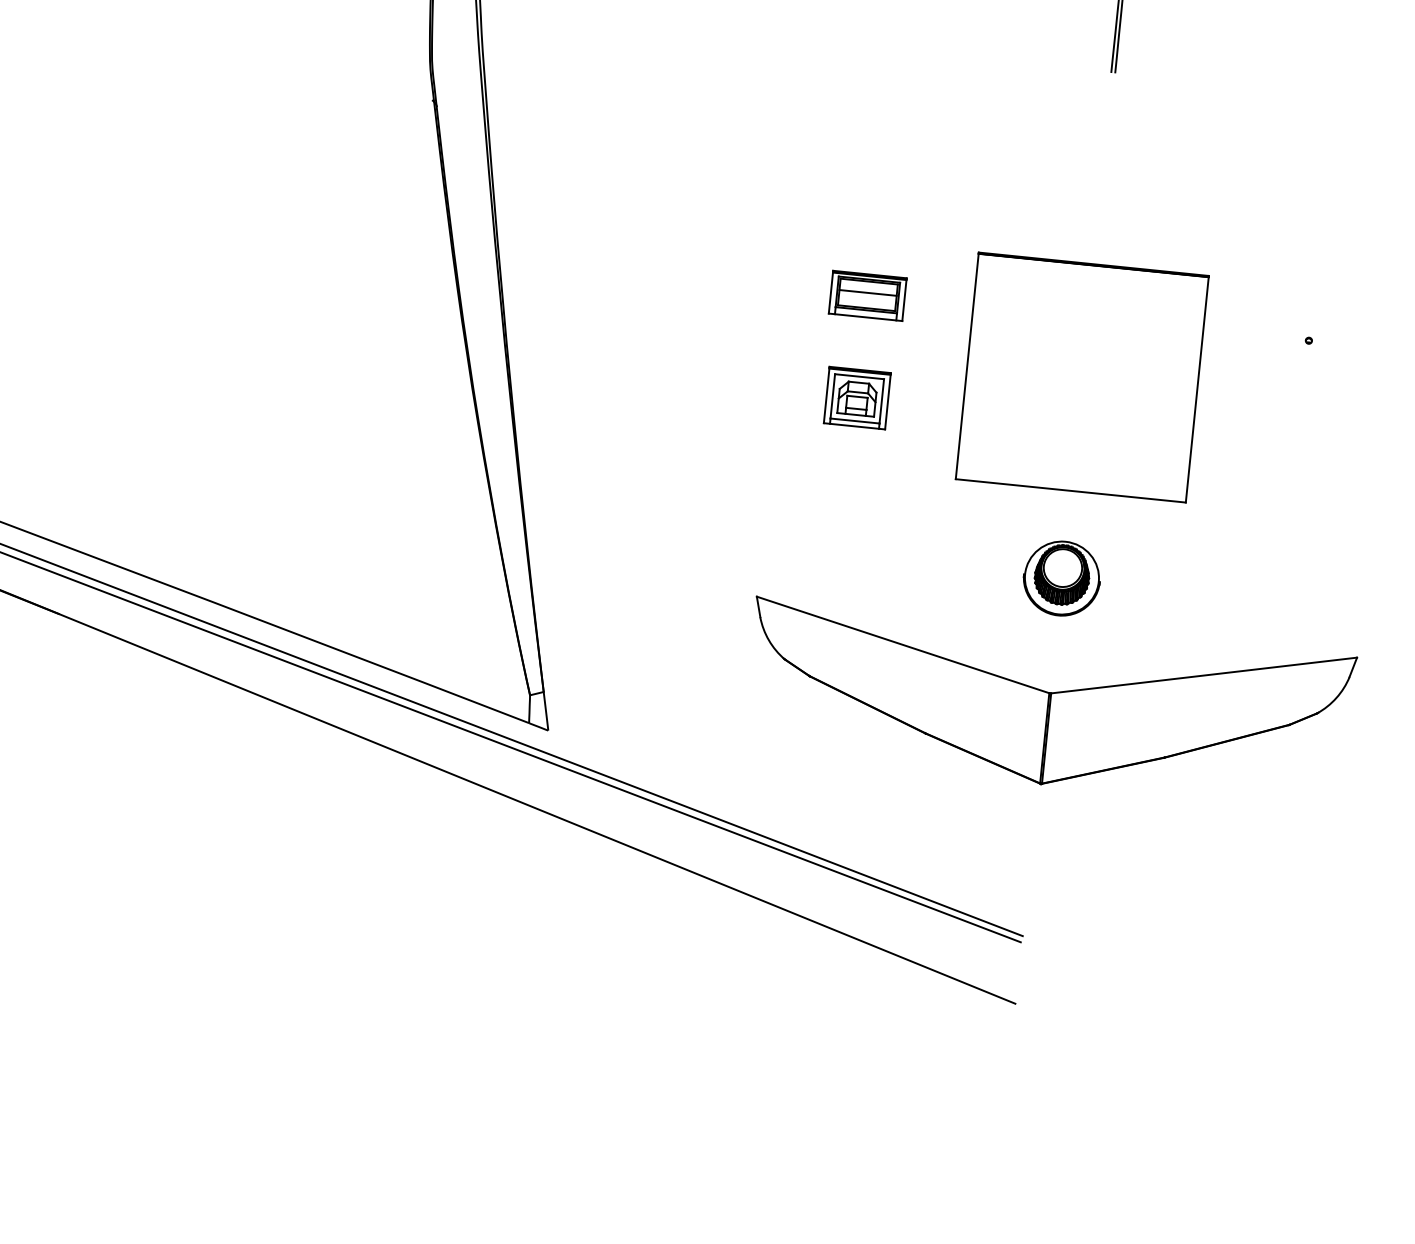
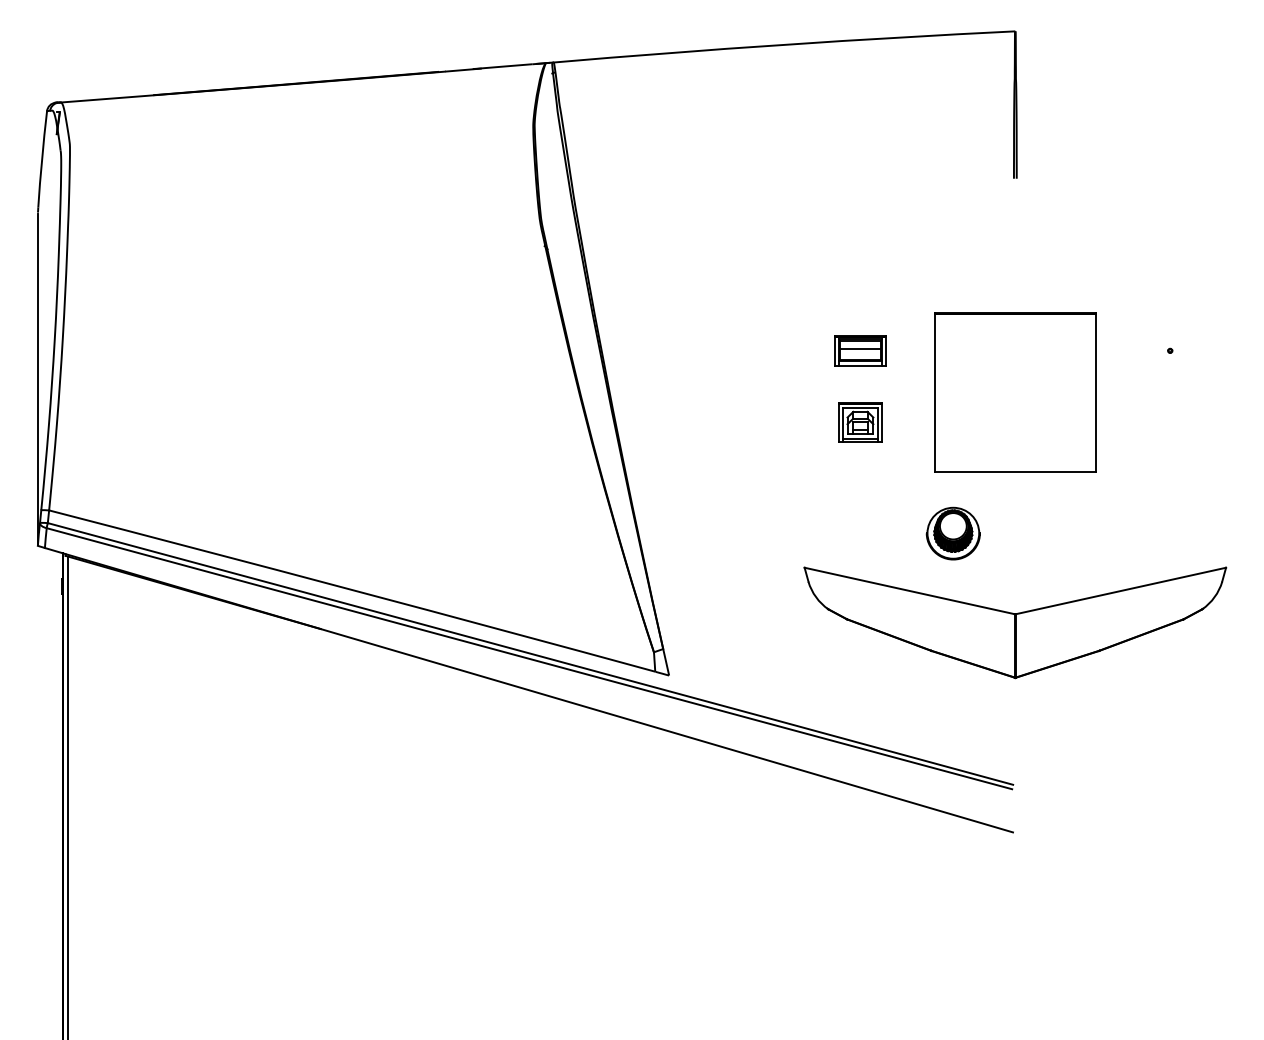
part: (1060, 578) -> (952, 533), moved

